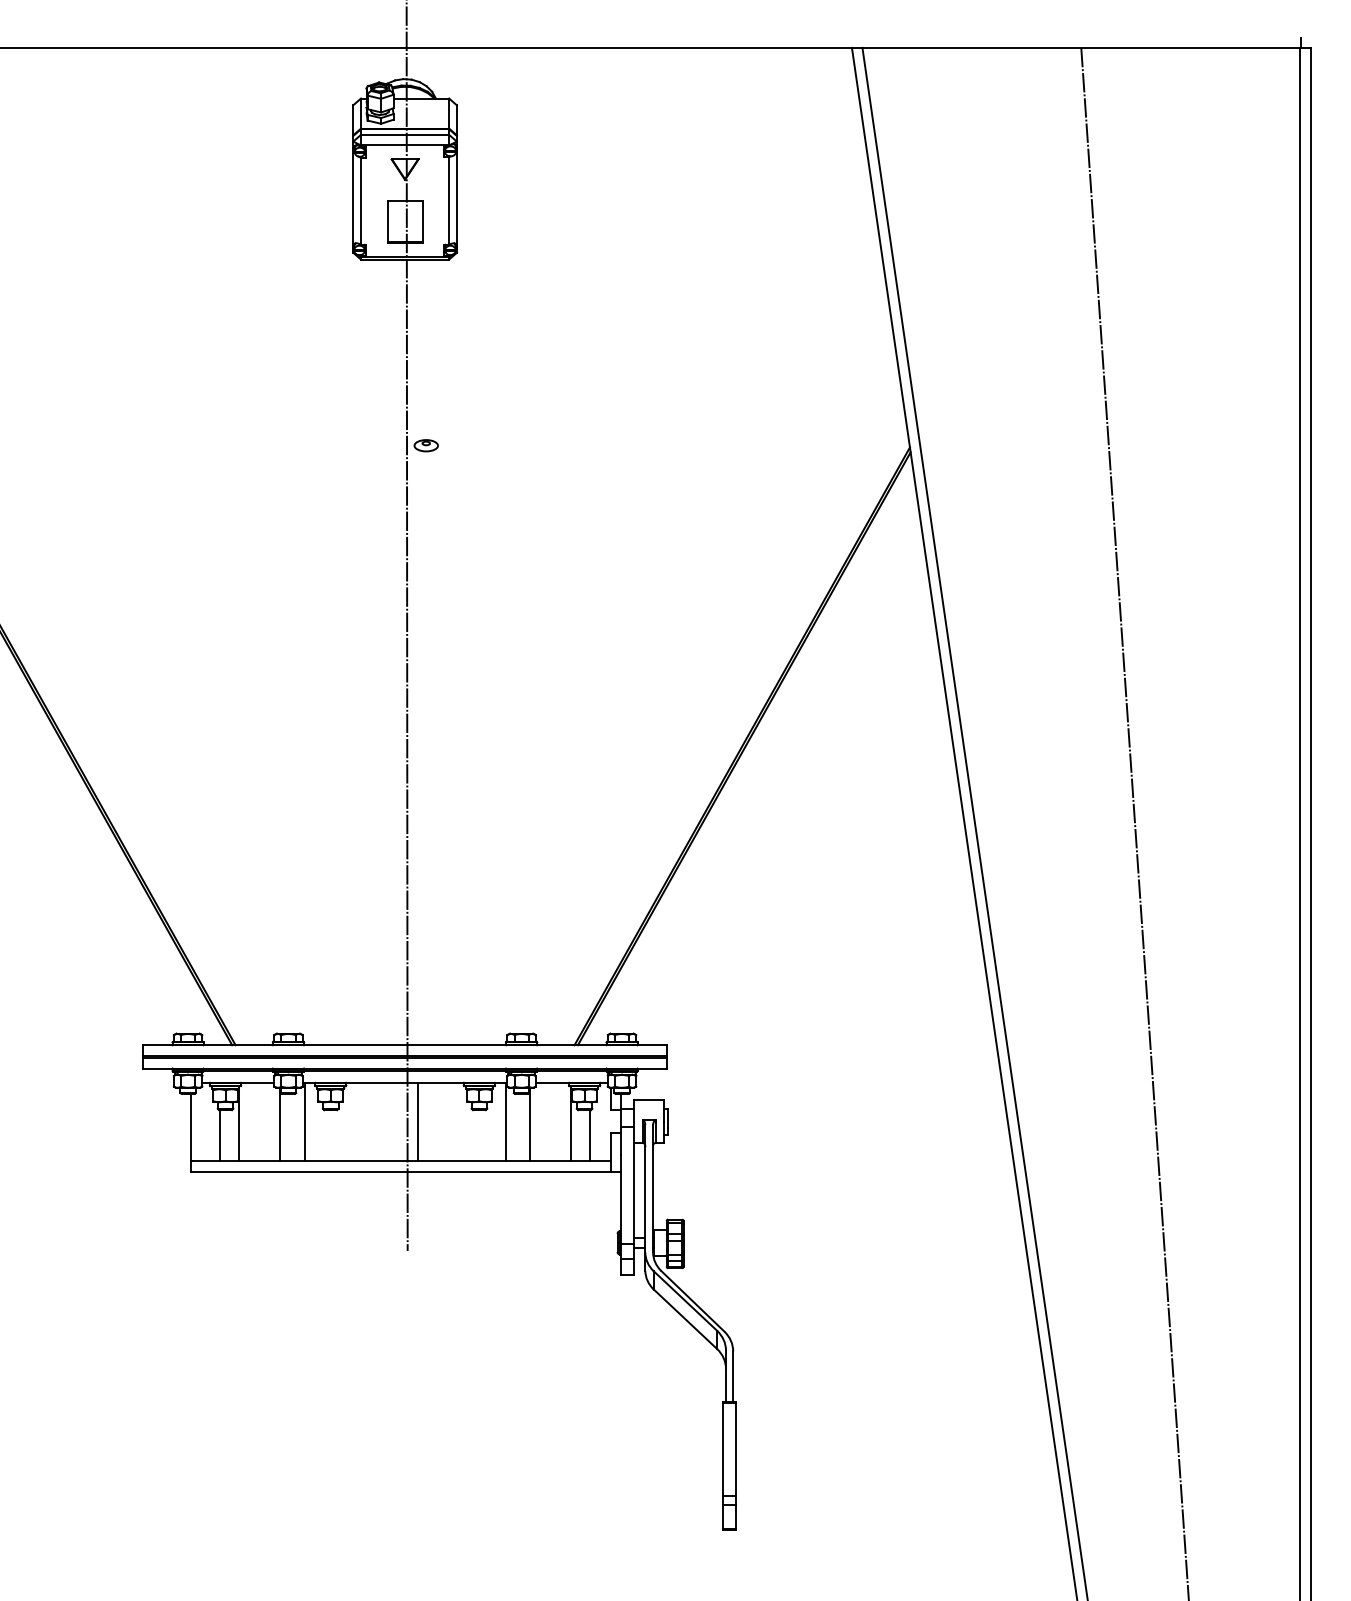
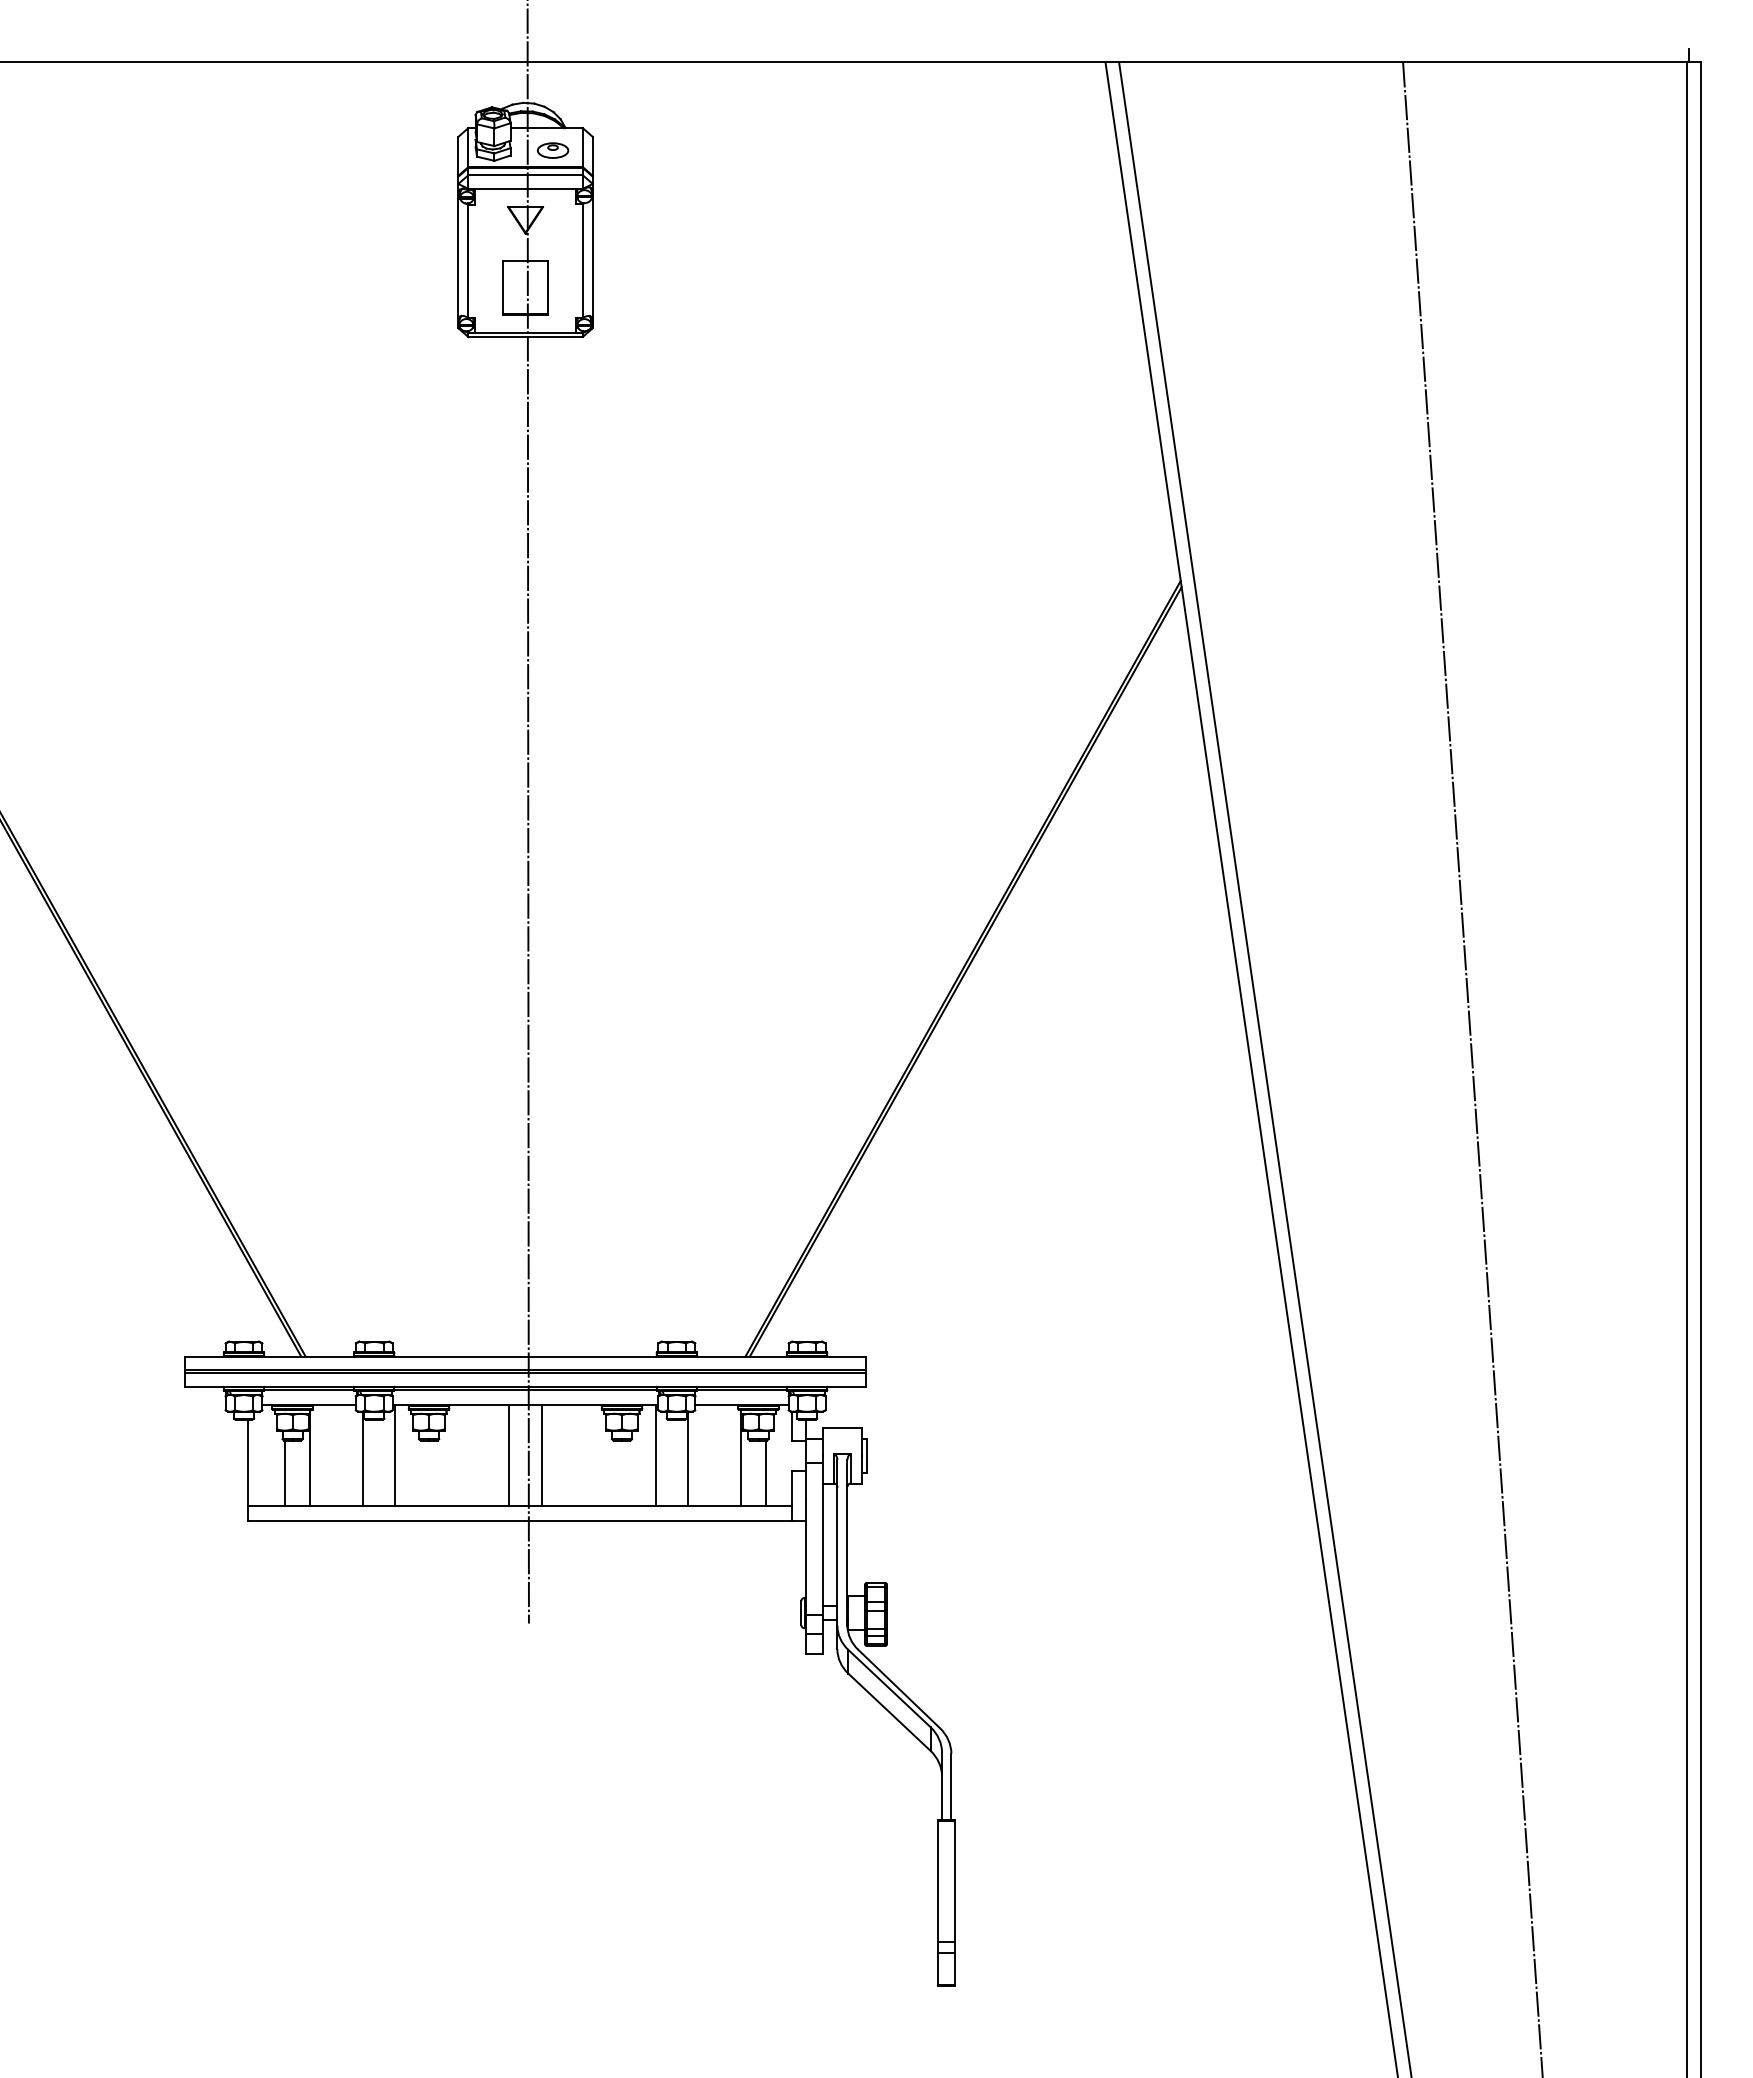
part: (426, 445) -> (553, 150), moved
line: (391, 1121) -> (508, 1455), added

